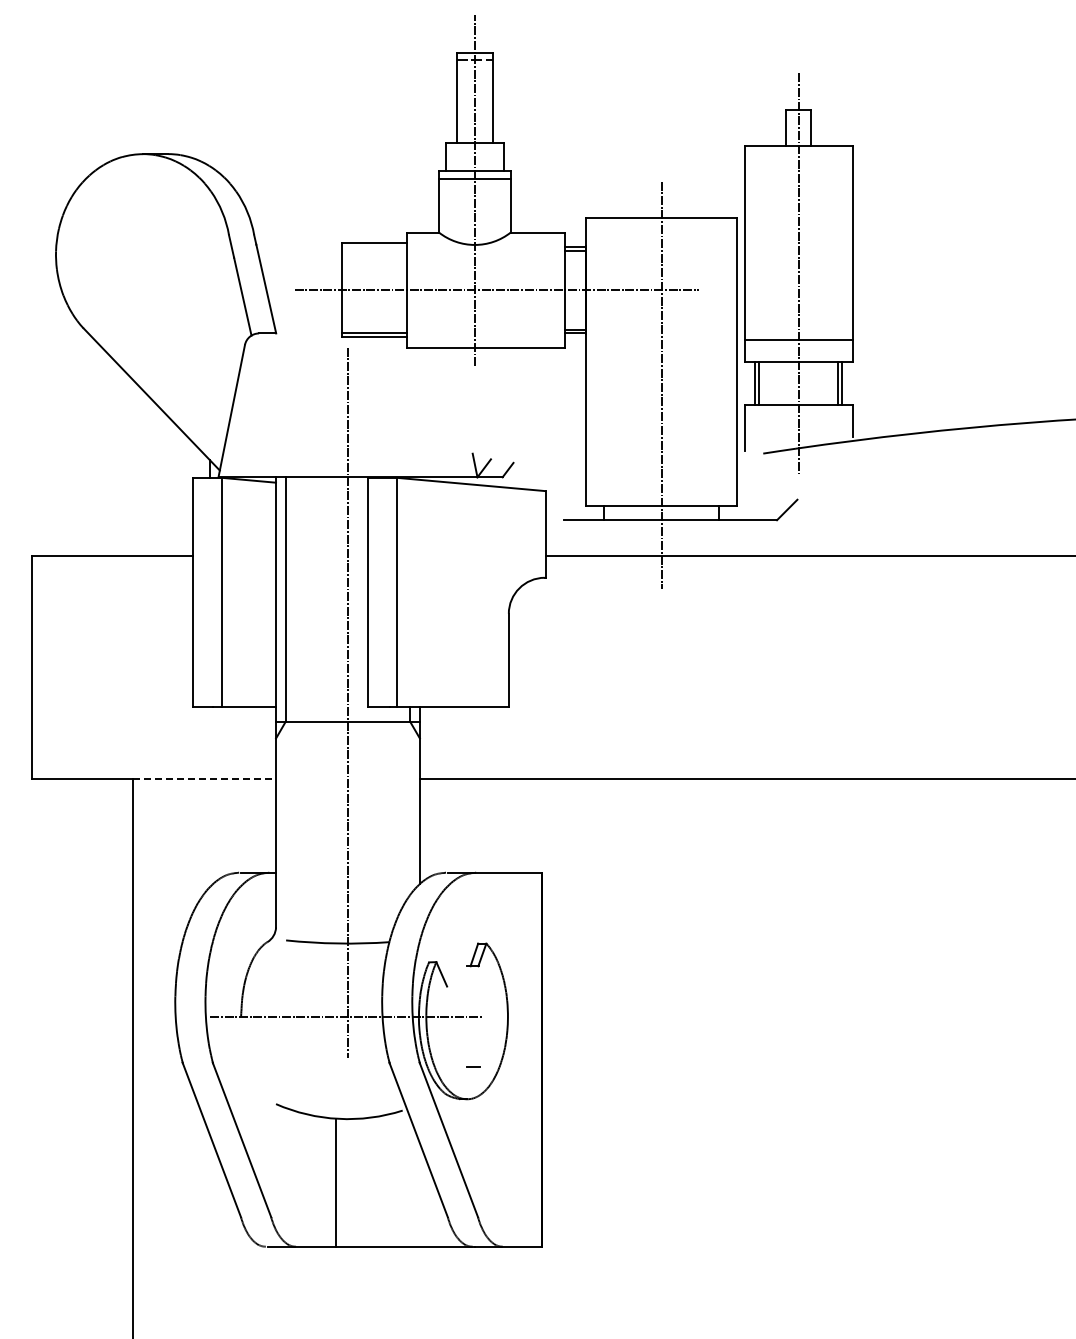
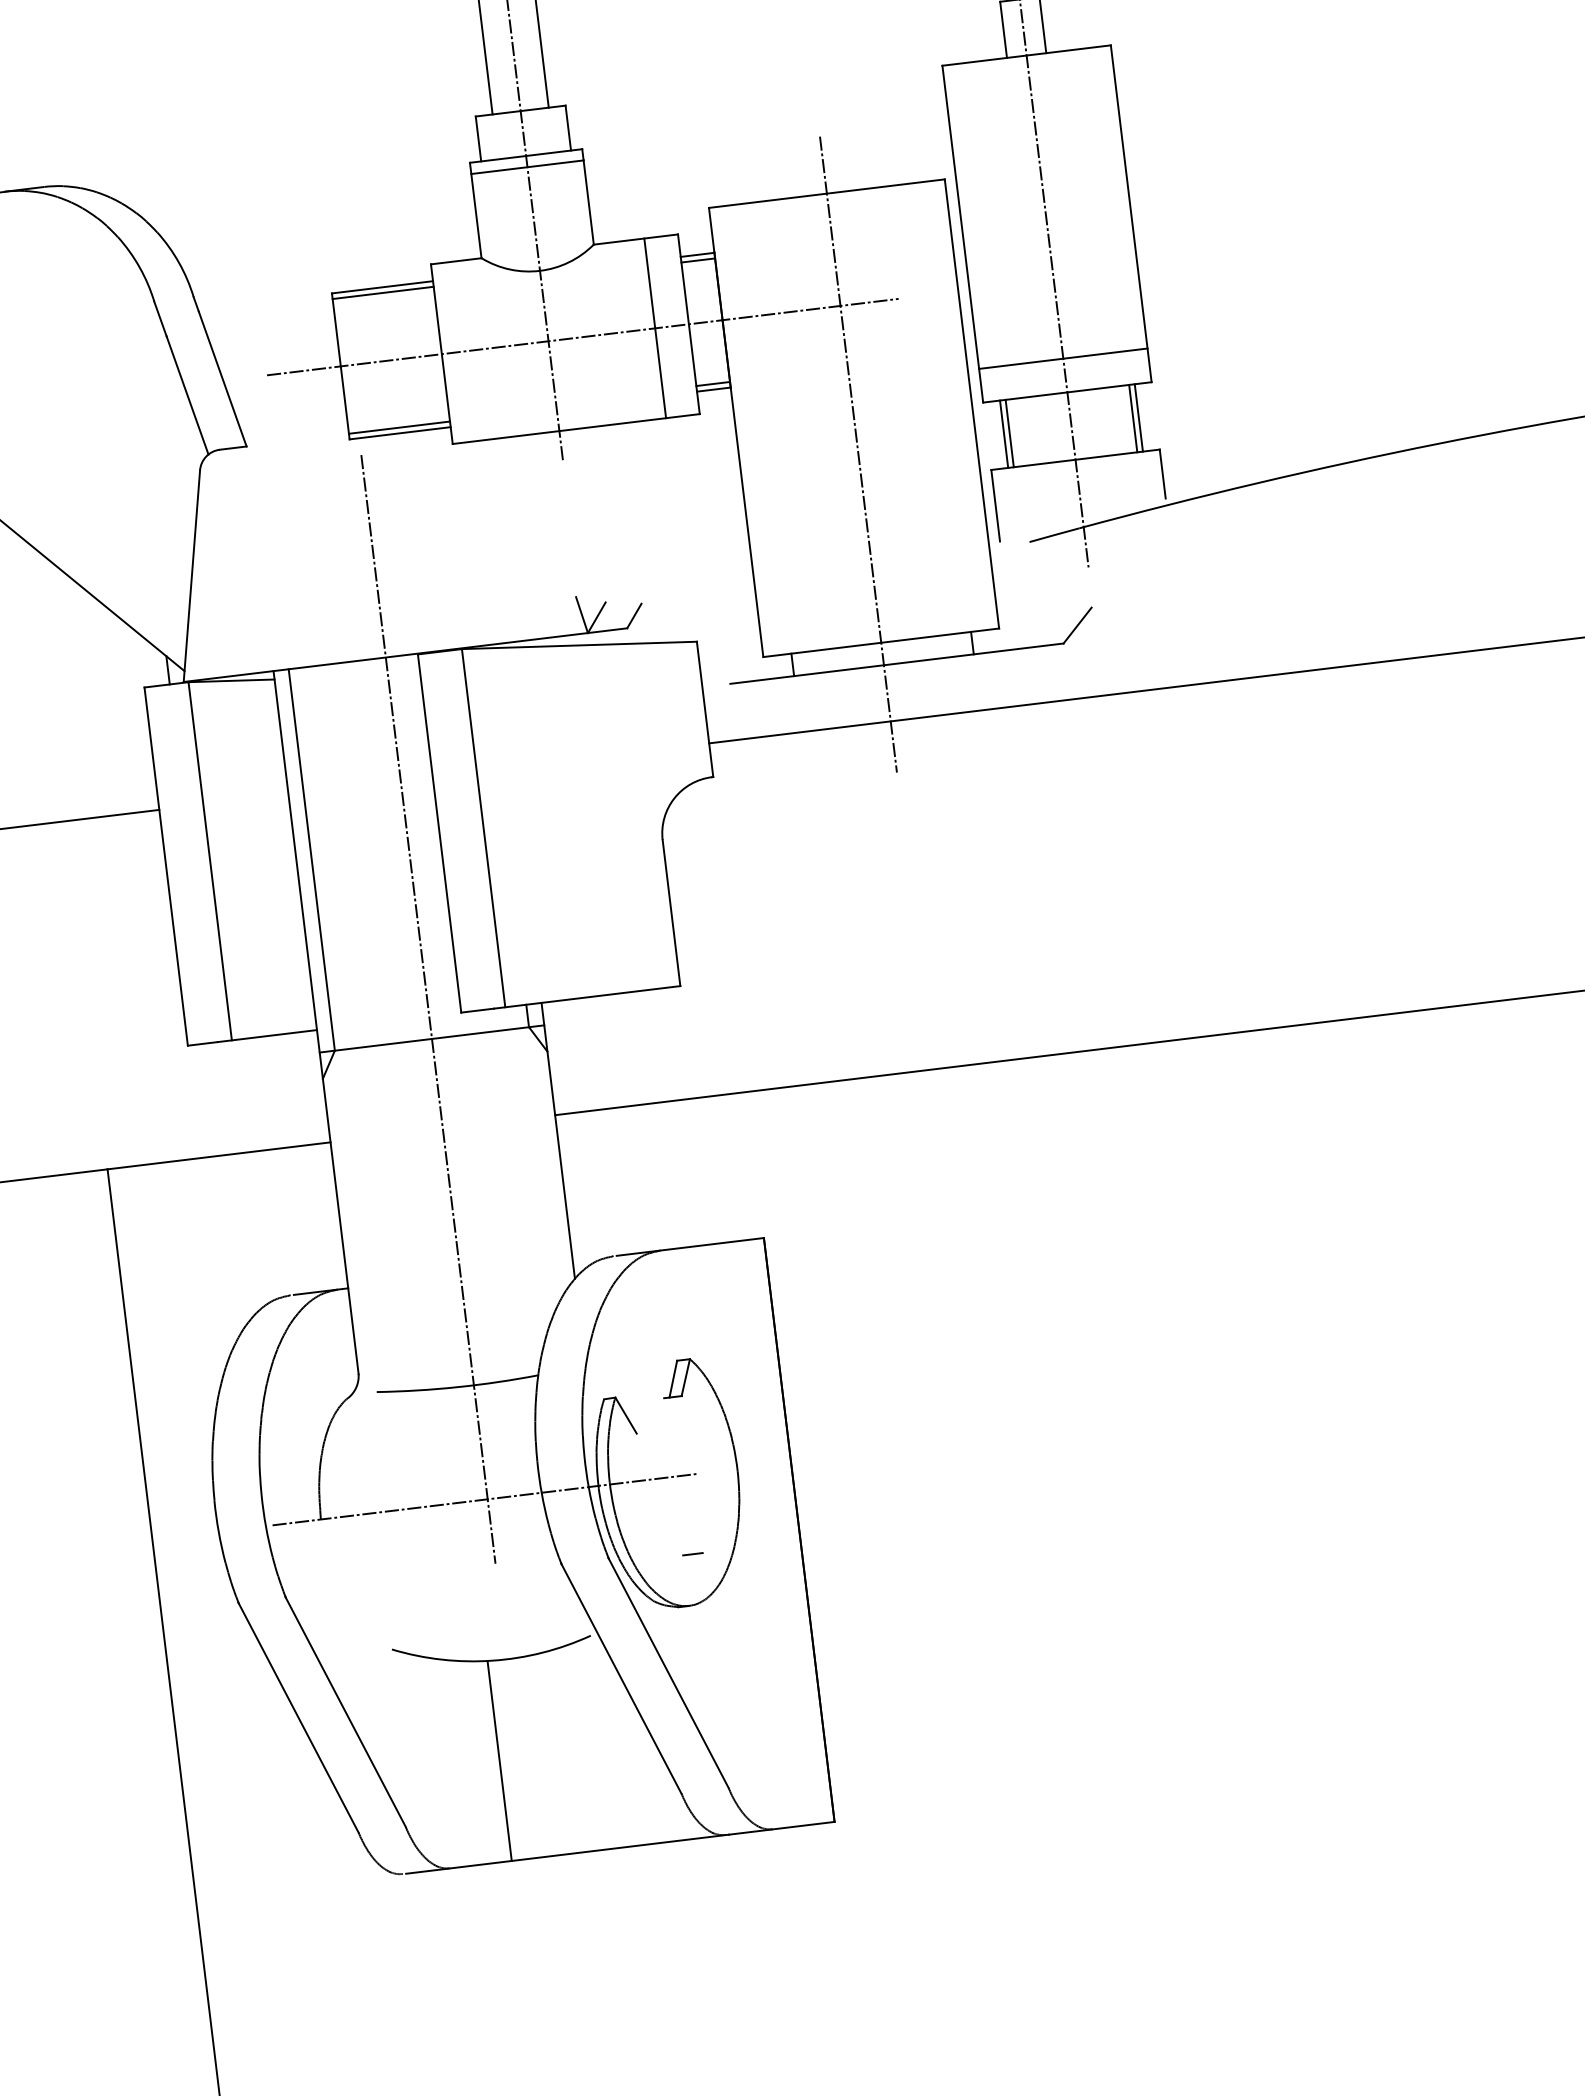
line: (373, 246) -> (382, 292), added
line: (543, 289) -> (655, 327), added
line: (205, 779) -> (220, 1156), dashed -> solid

